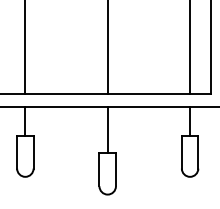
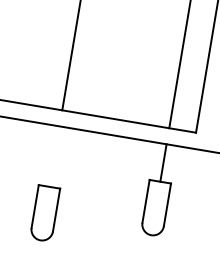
line: (107, 129) -> (54, 155), removed

